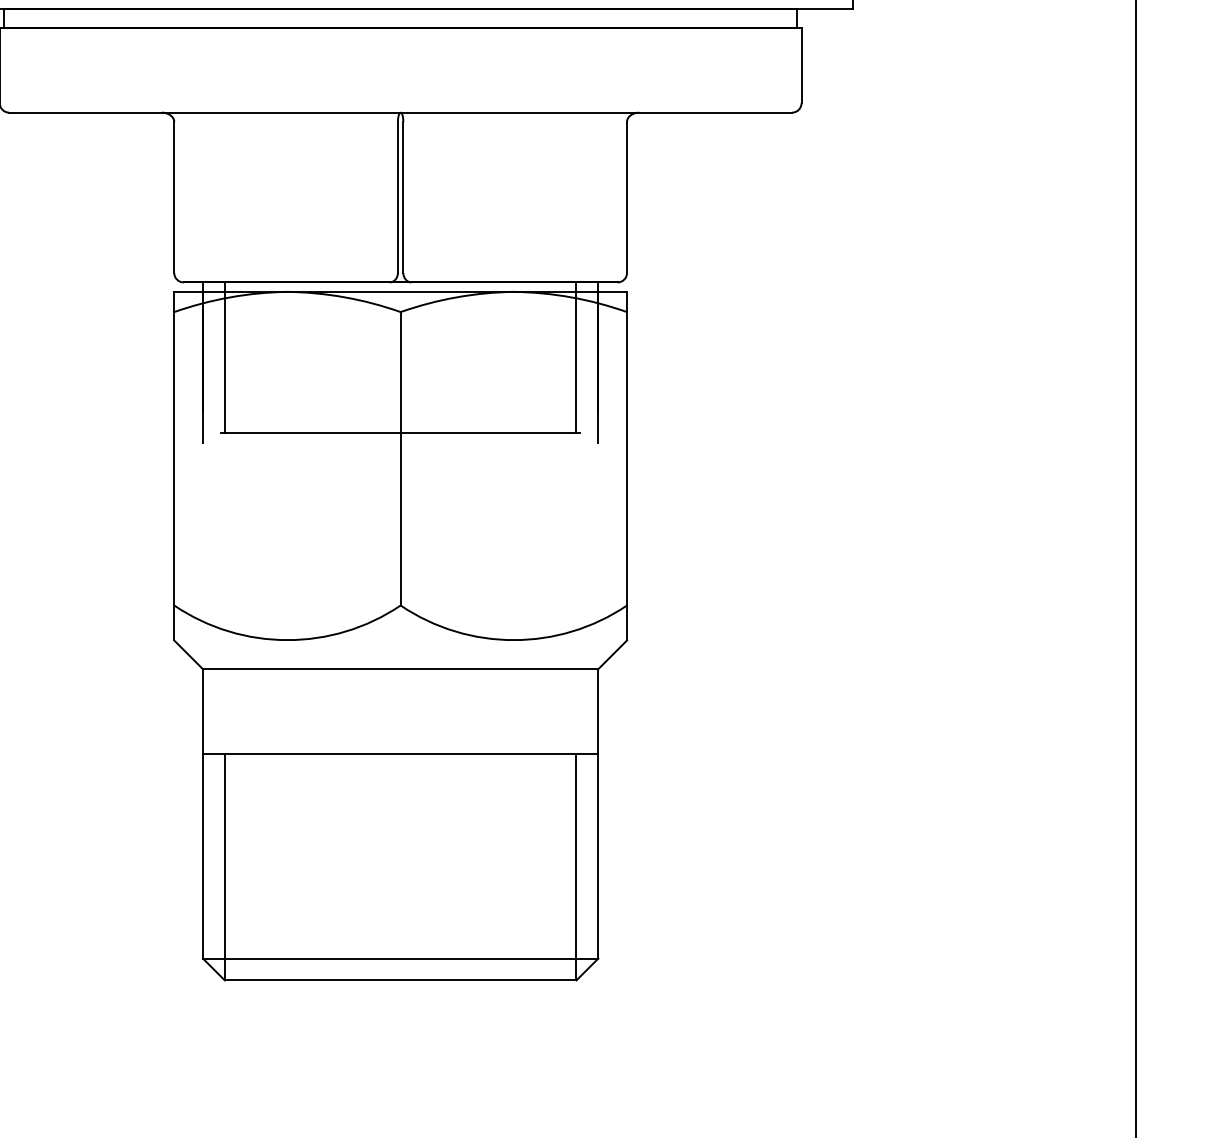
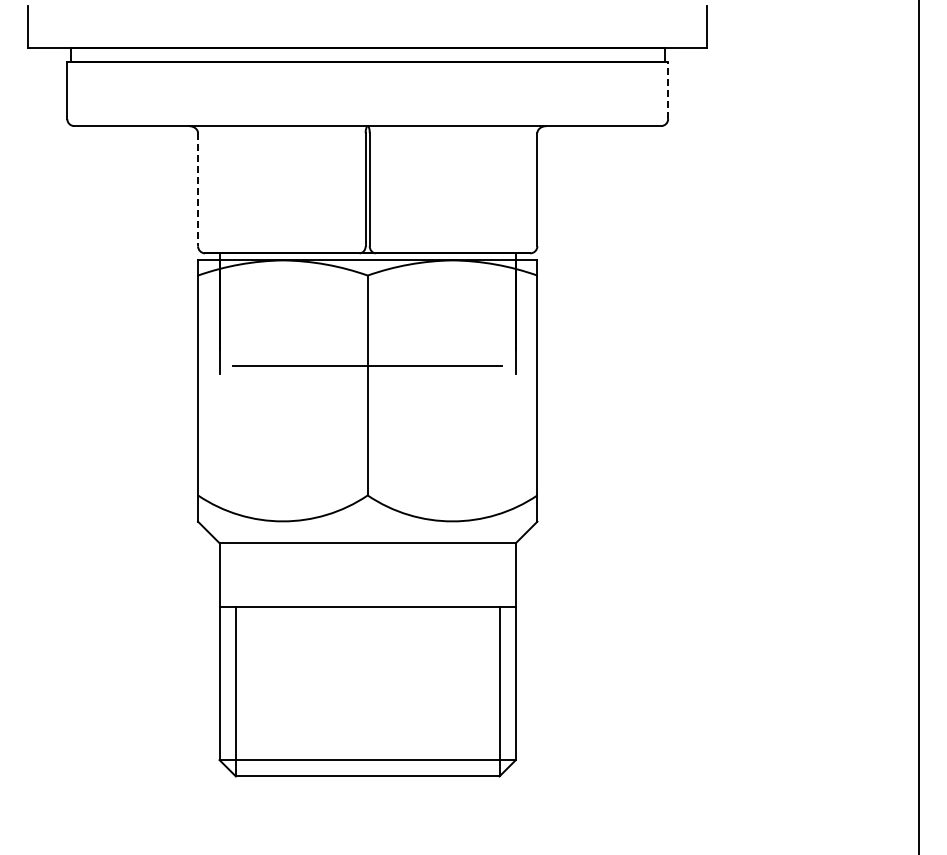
line: (801, 65) -> (668, 90), solid -> dashed
line: (174, 197) -> (198, 189), solid -> dashed
line: (225, 357) -> (236, 309), removed
line: (576, 357) -> (499, 309), removed

